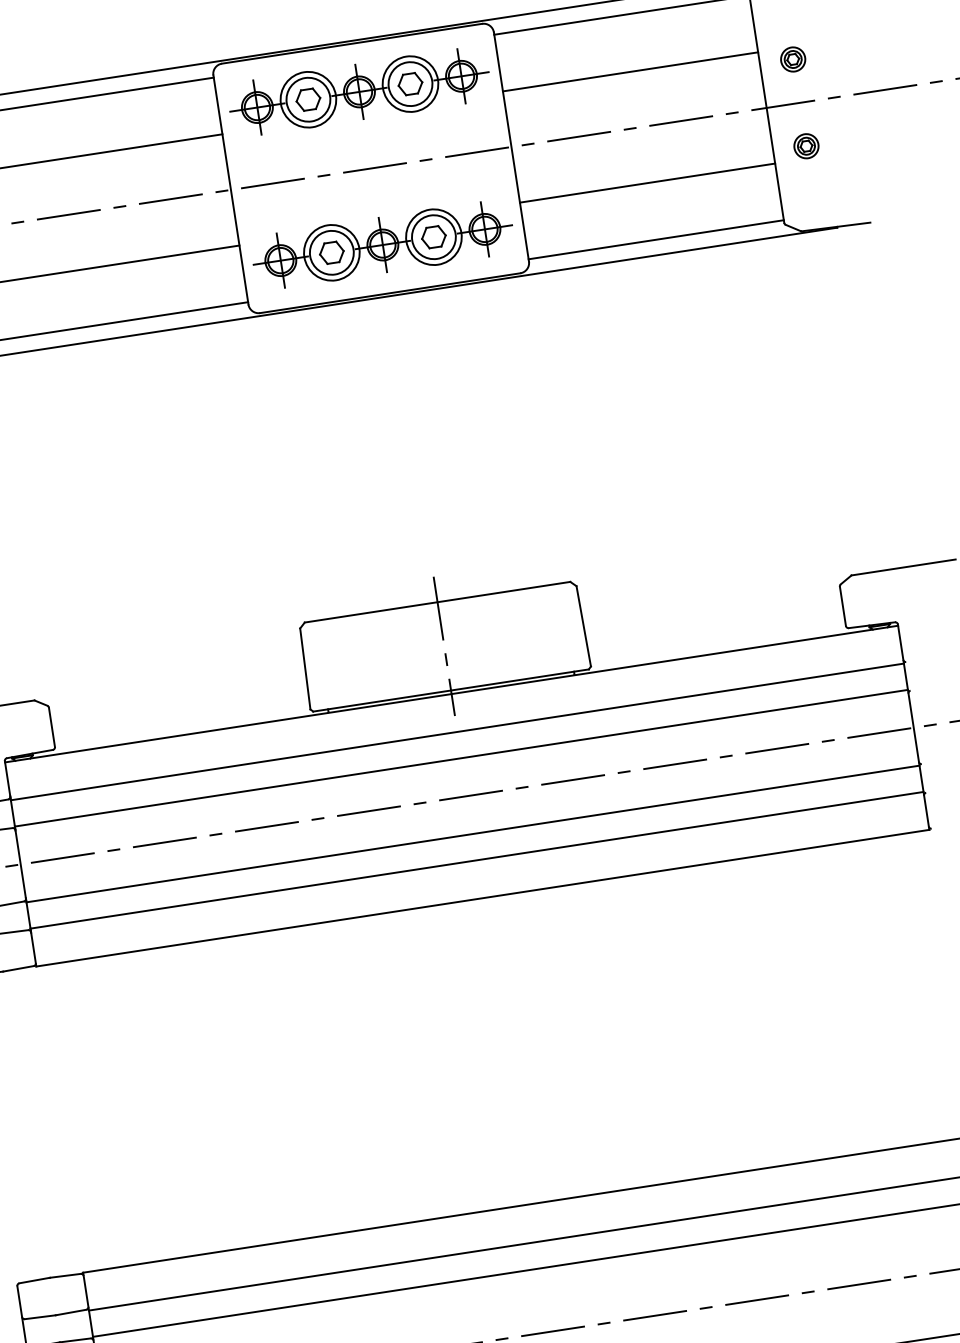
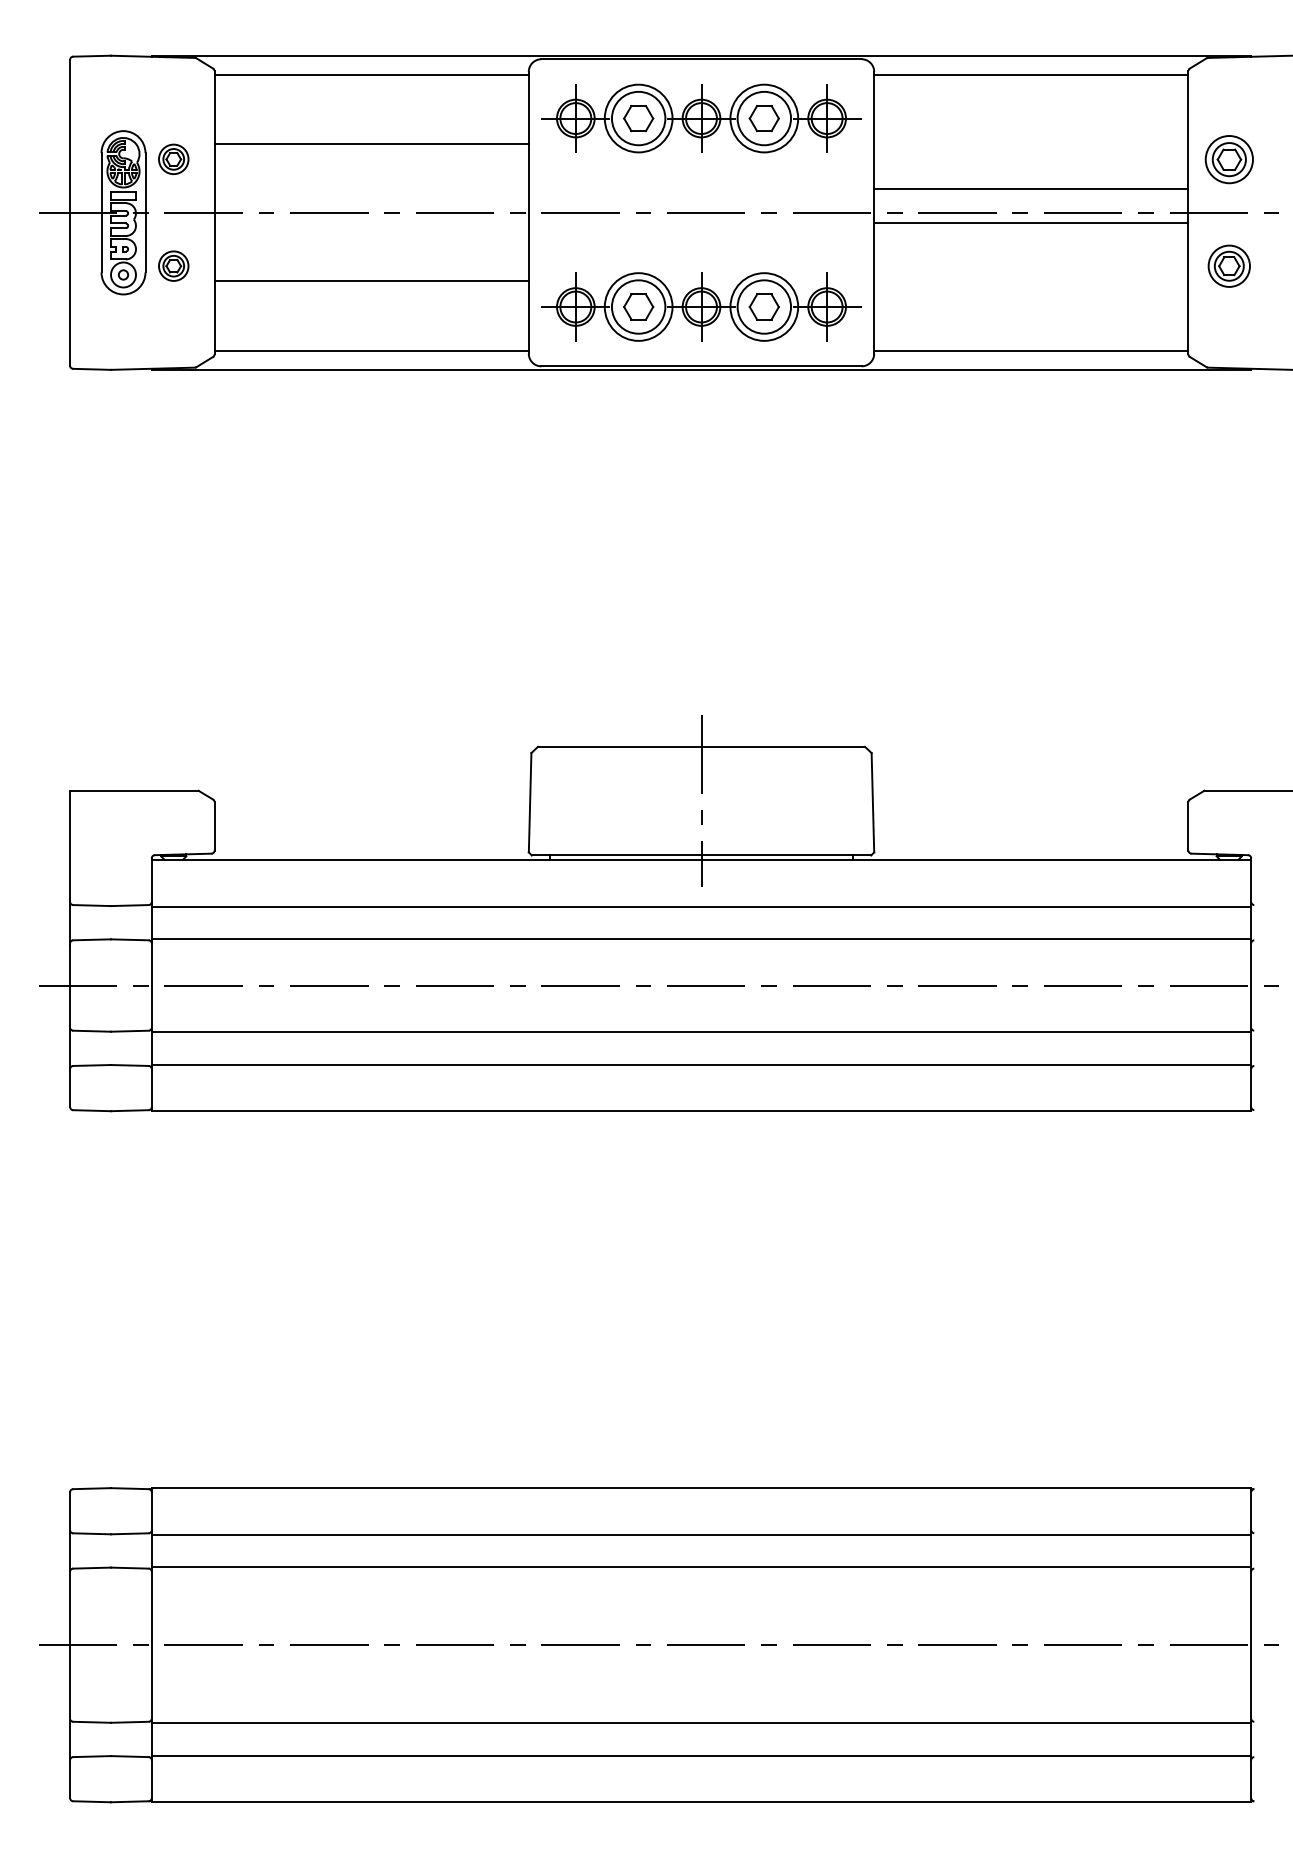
part: (792, 58) -> (1228, 158), size x1.6
line: (630, 71) -> (1031, 189), moved
part: (805, 145) -> (1228, 265), size x1.4
line: (647, 183) -> (1031, 223), moved

